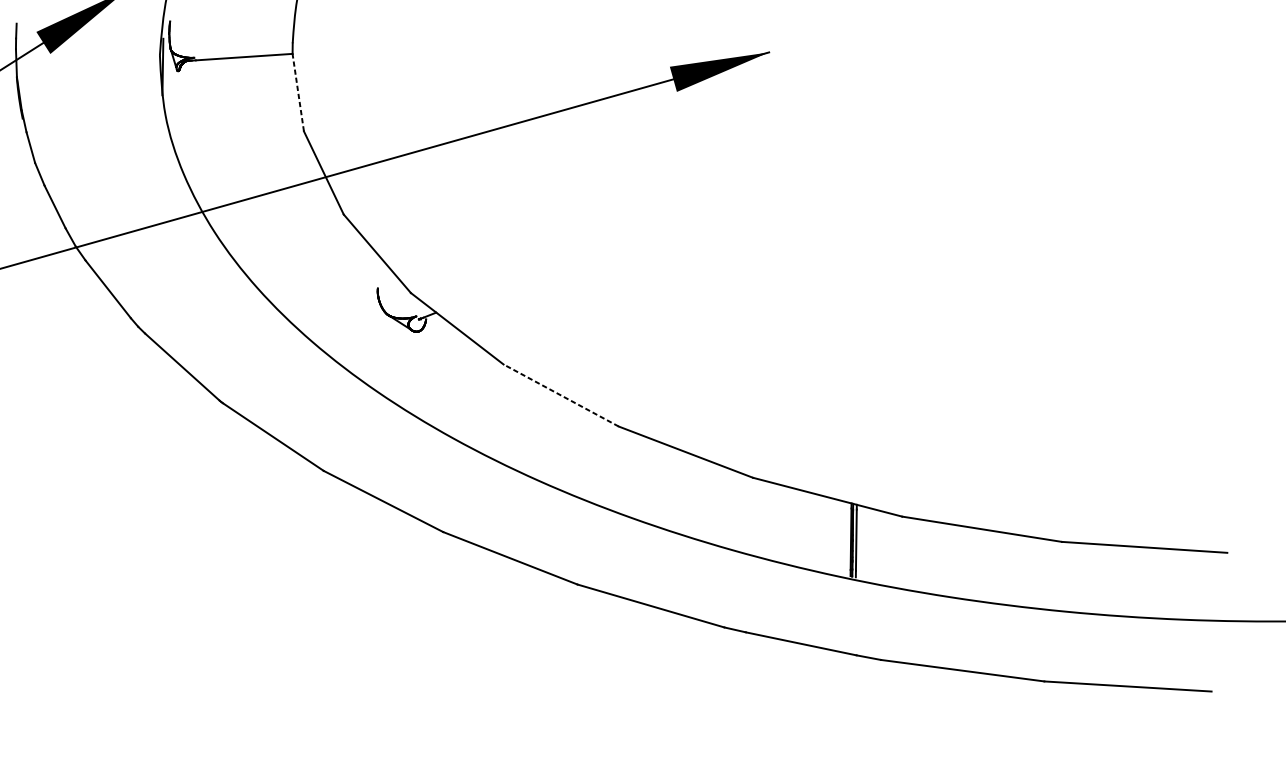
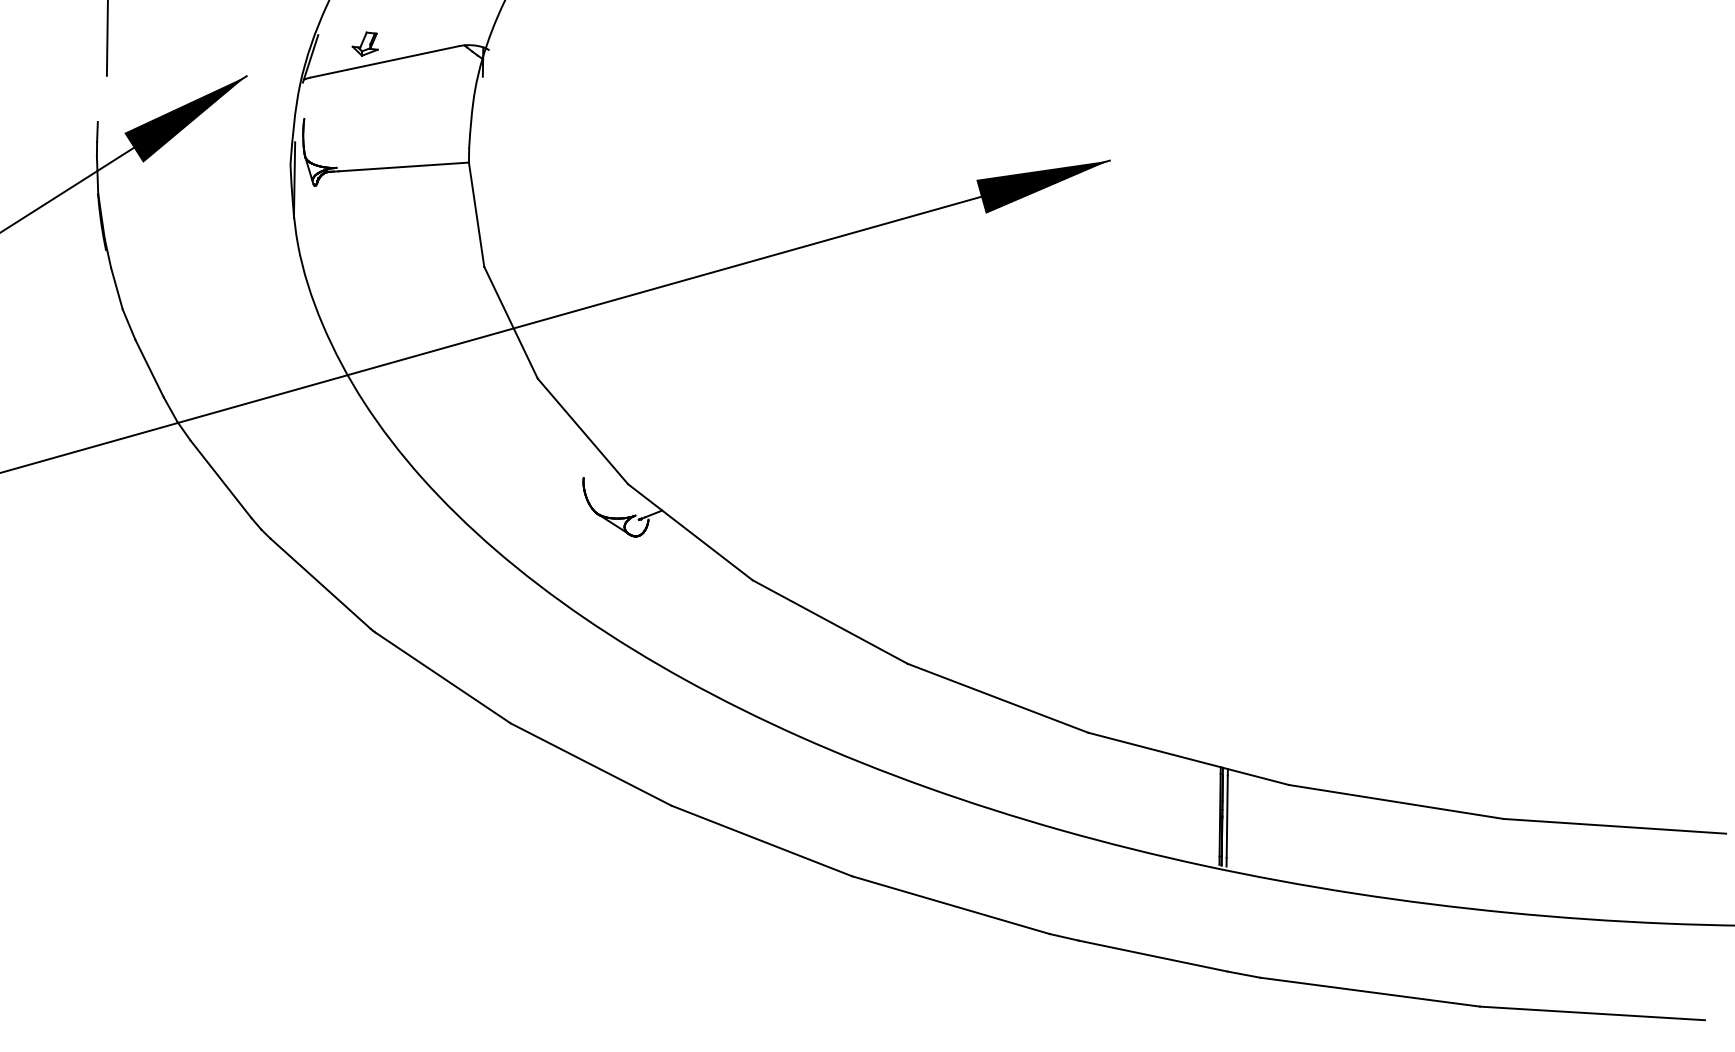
line: (298, 92) -> (476, 214), dashed -> solid
line: (560, 395) -> (829, 621), dashed -> solid

